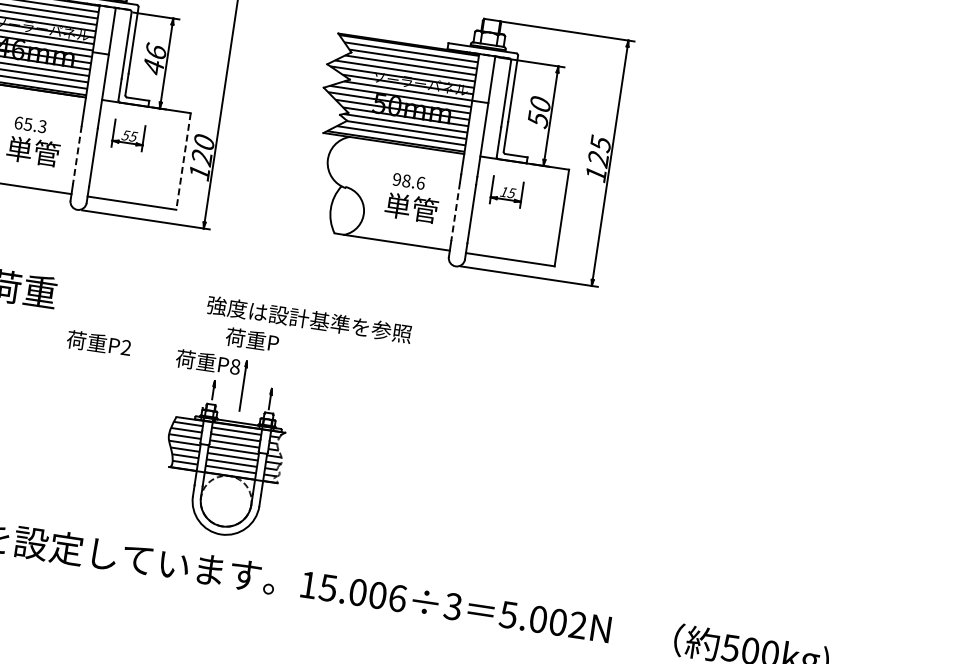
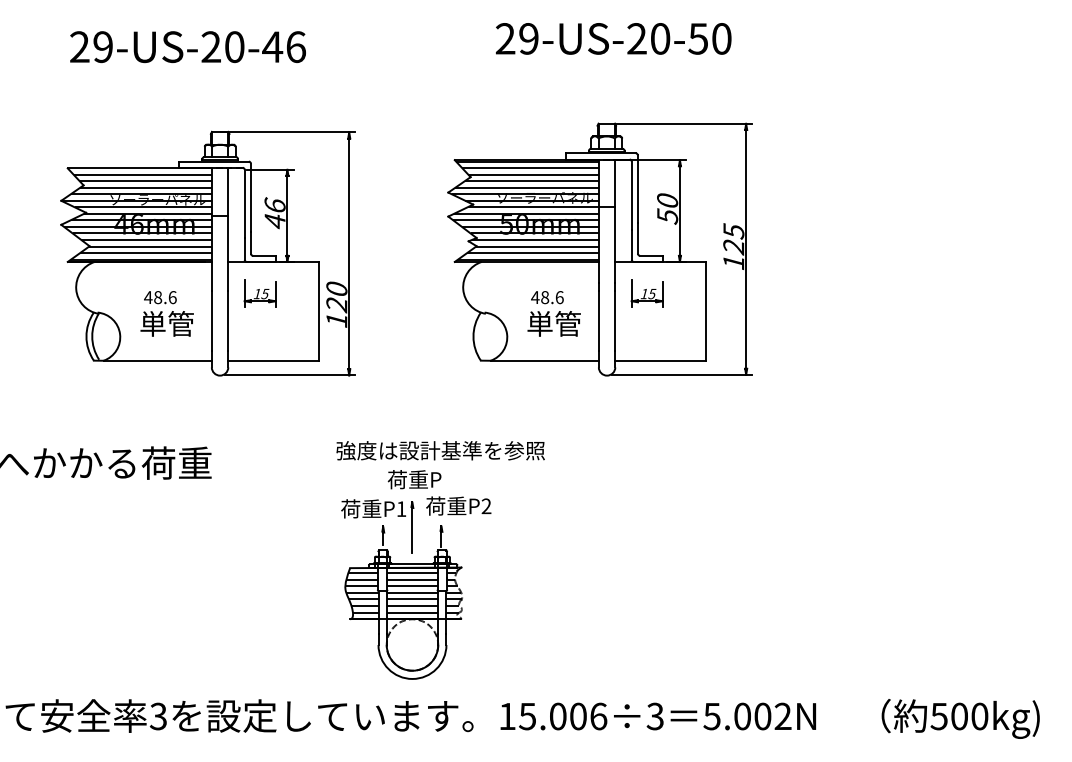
text: (30, 124) -> (160, 297), 65.3 -> 48.6
text: (125, 136) -> (257, 294), 55 -> 15
line: (77, 154) -> (211, 320), dashed -> solid
line: (183, 161) -> (319, 311), dashed -> solid
text: (397, 179) -> (535, 297), 98.6 -> 48.6
line: (455, 211) -> (598, 320), dashed -> solid
text: (309, 319) -> (440, 450), moved
text: (98, 342) -> (458, 505), moved
text: (235, 367) -> (401, 509), P8 -> P1

